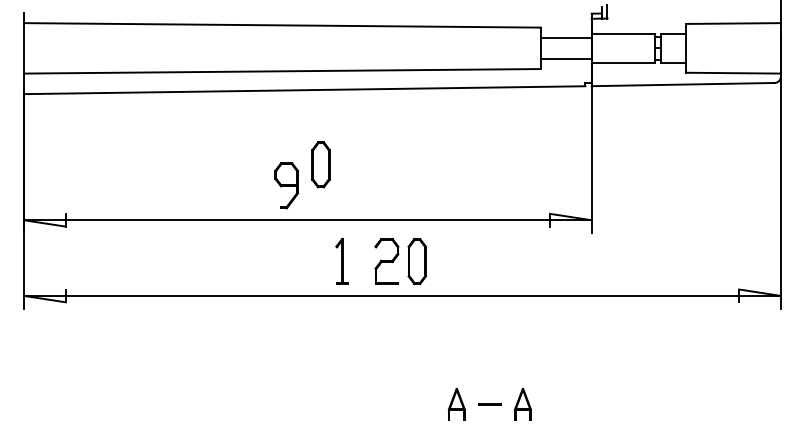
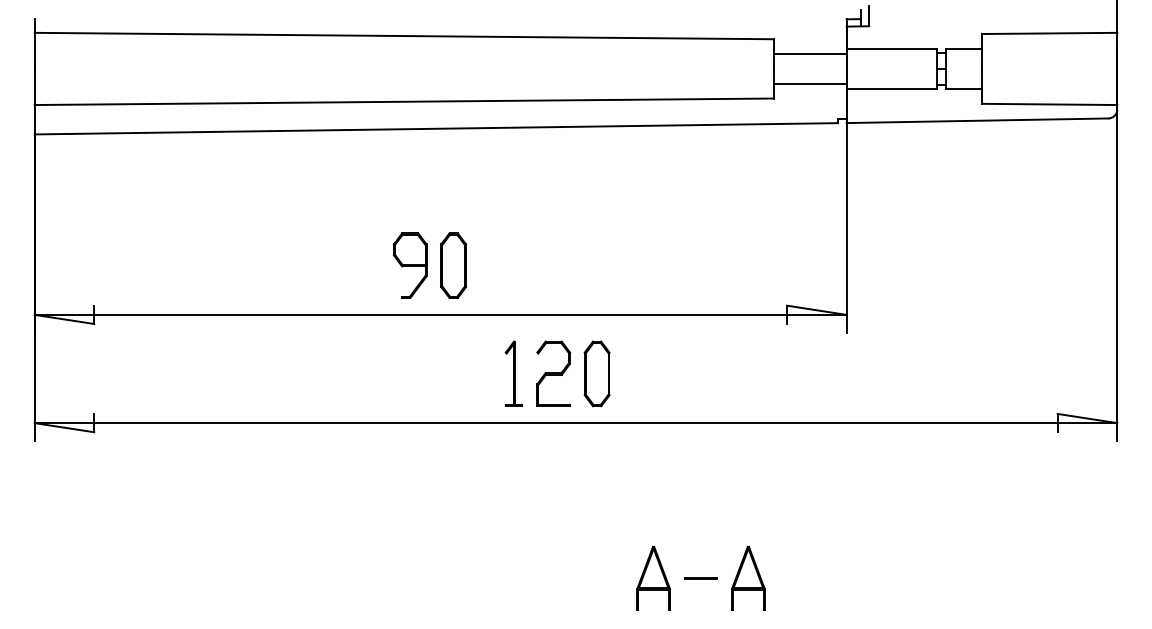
part: (320, 164) -> (452, 265), moved
part: (341, 261) -> (513, 373), moved
part: (456, 404) -> (653, 578), size x1.43
part: (522, 404) -> (747, 578), size x1.43

